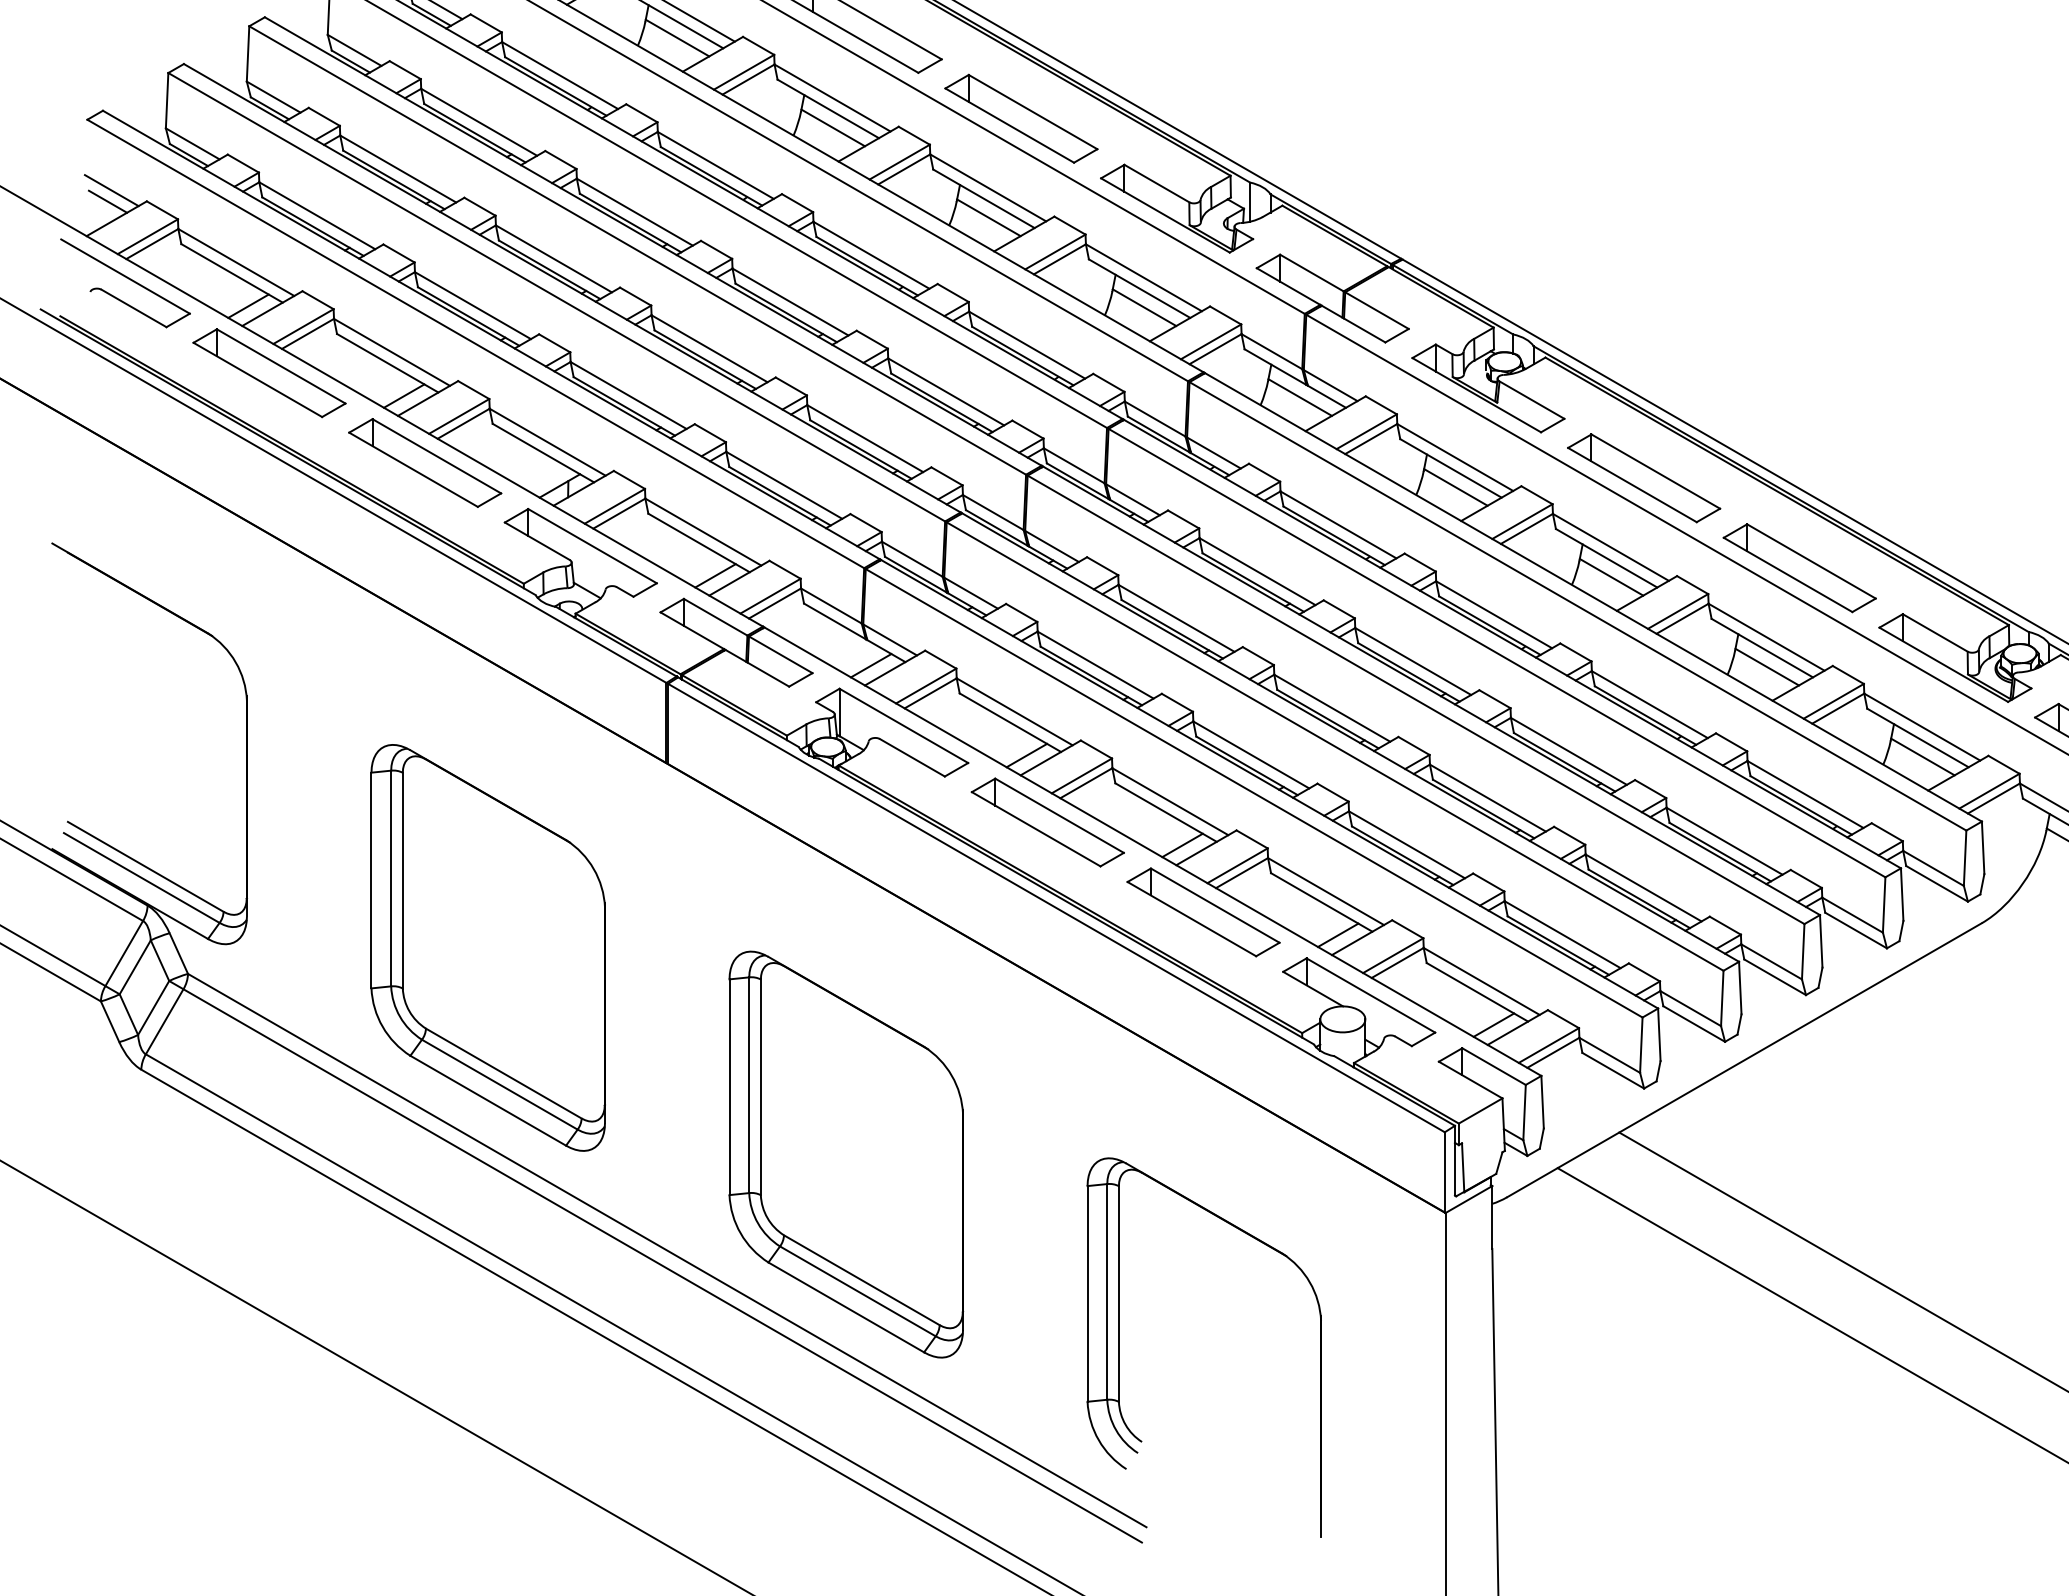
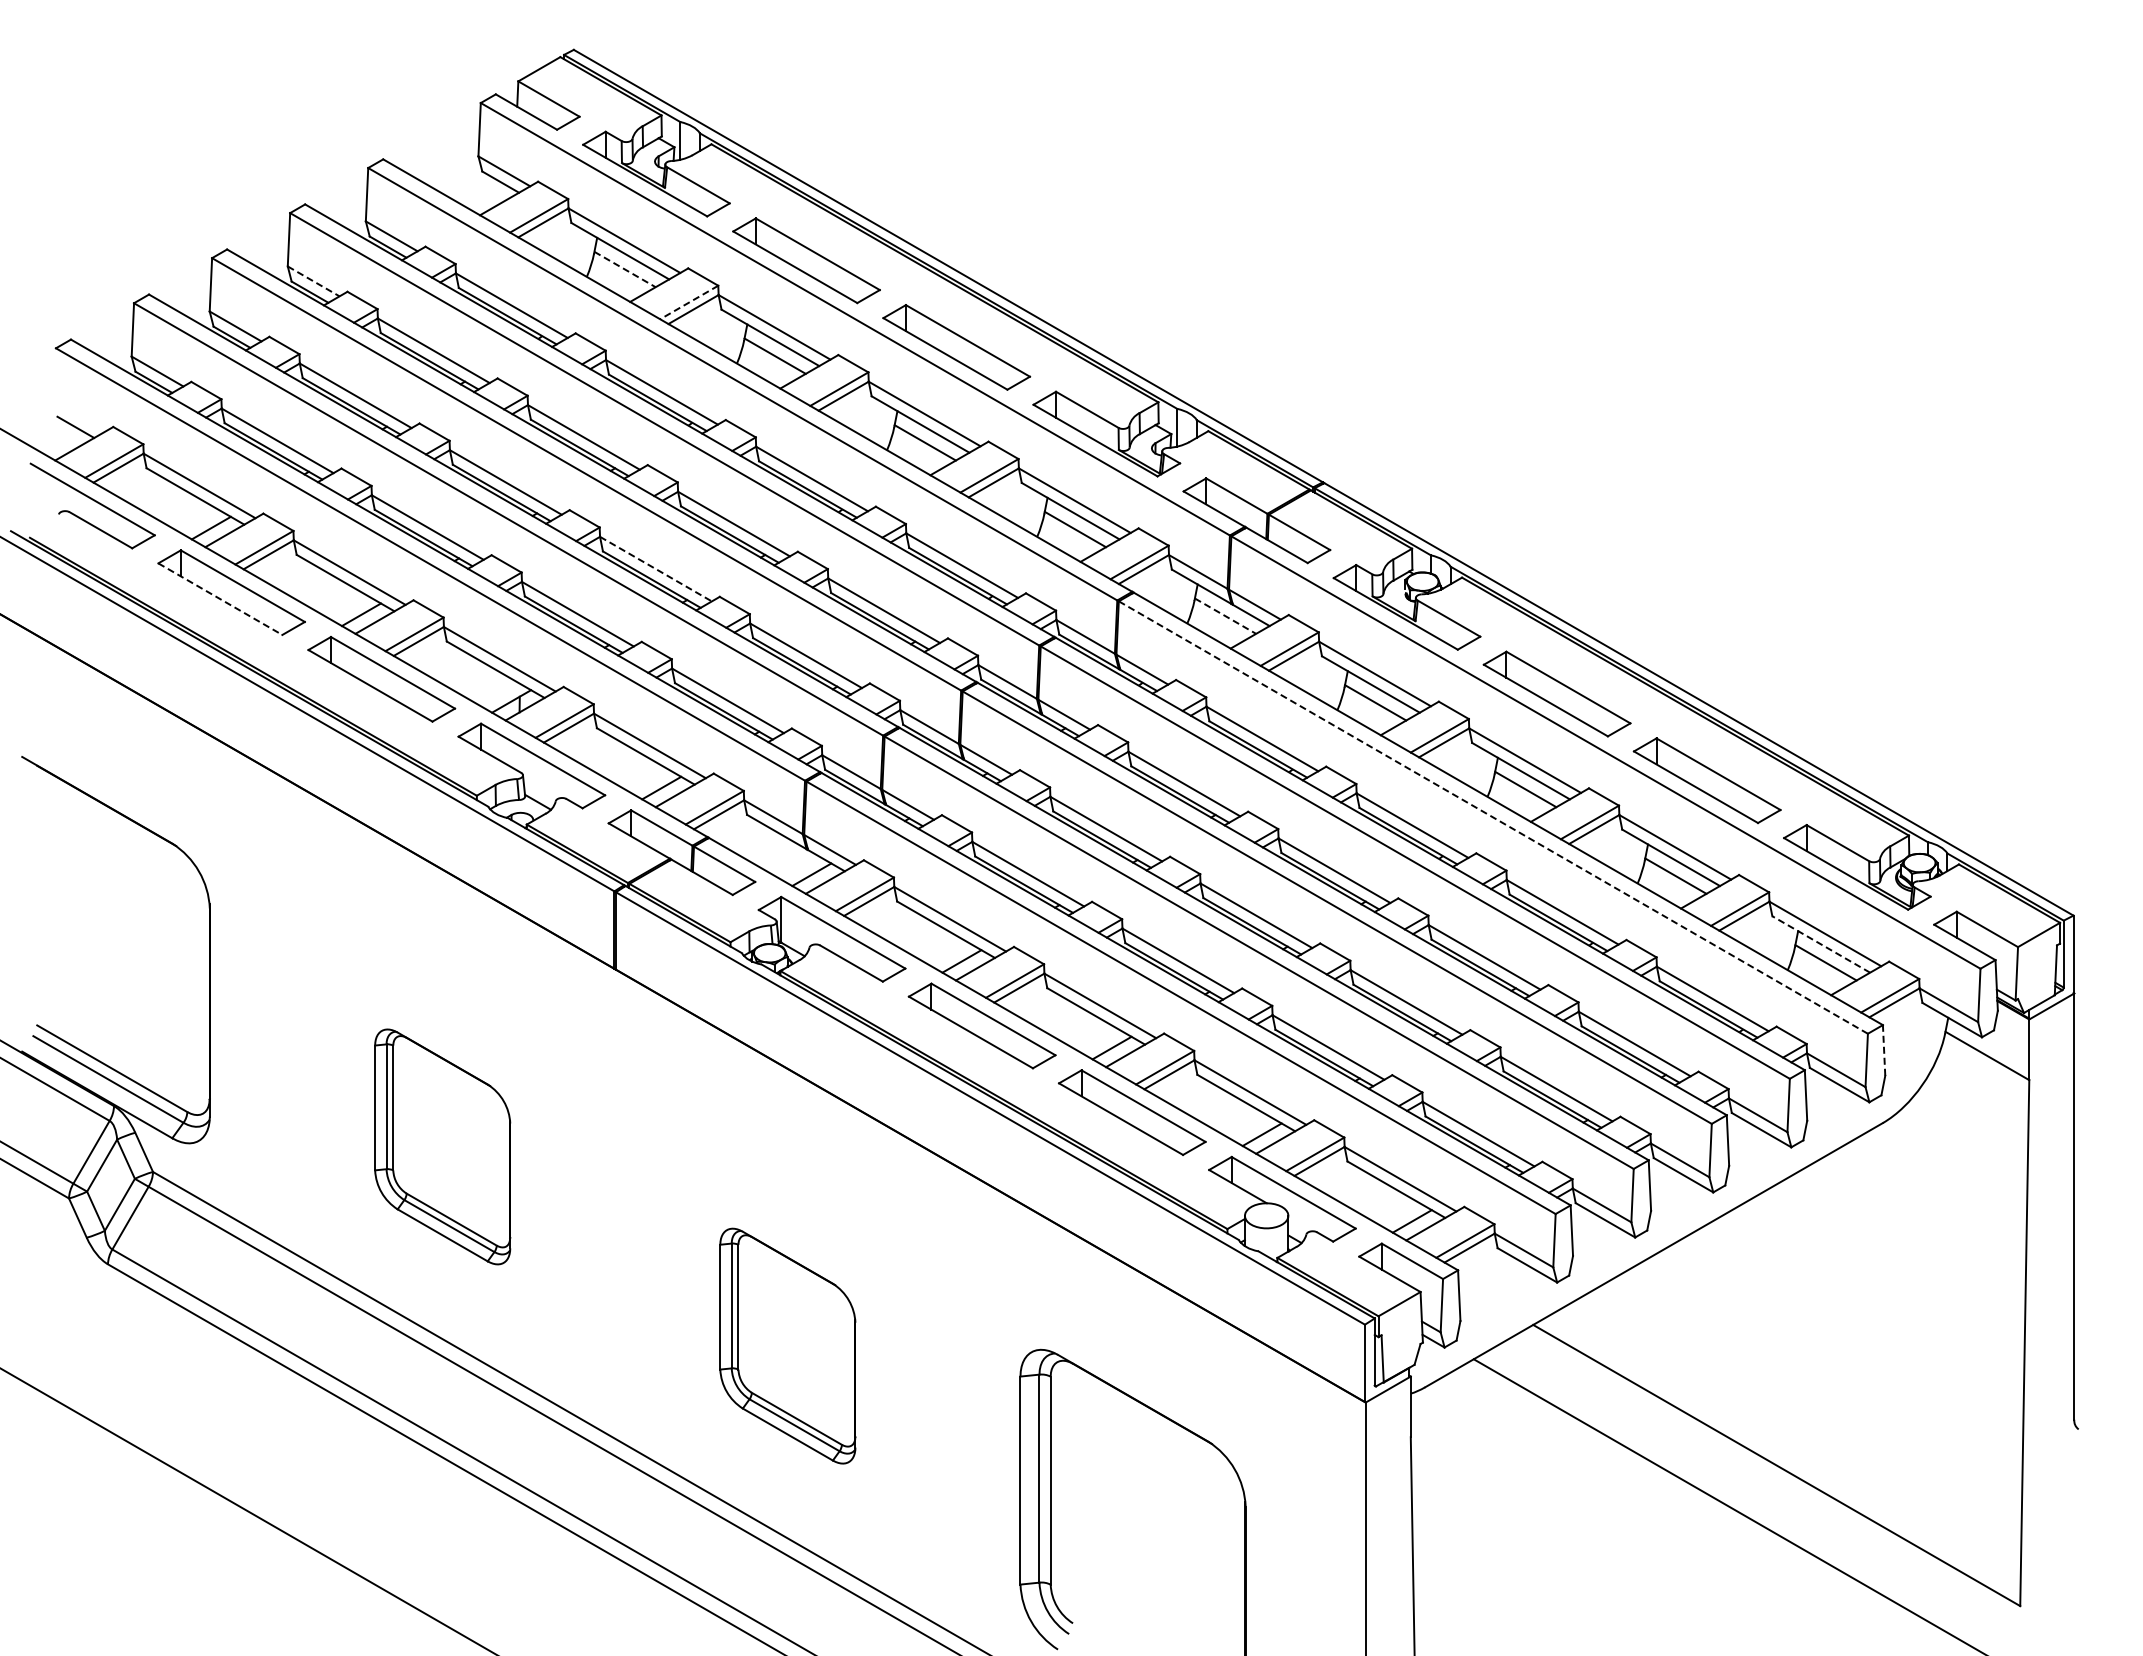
line: (677, 38) -> (625, 269), solid -> dashed
line: (354, 50) -> (313, 281), solid -> dashed
line: (744, 72) -> (689, 302), solid -> dashed
line: (111, 190) -> (79, 416), removed
line: (709, 349) -> (655, 569), solid -> dashed
line: (257, 380) -> (220, 599), solid -> dashed
line: (1300, 397) -> (1225, 616), solid -> dashed
line: (1578, 606) -> (1493, 817), solid -> dashed
line: (1917, 738) -> (1820, 944), solid -> dashed
line: (1983, 846) -> (1884, 1049), solid -> dashed
part: (488, 947) -> (442, 1146), size x0.6
part: (845, 1153) -> (787, 1345), size x0.6

